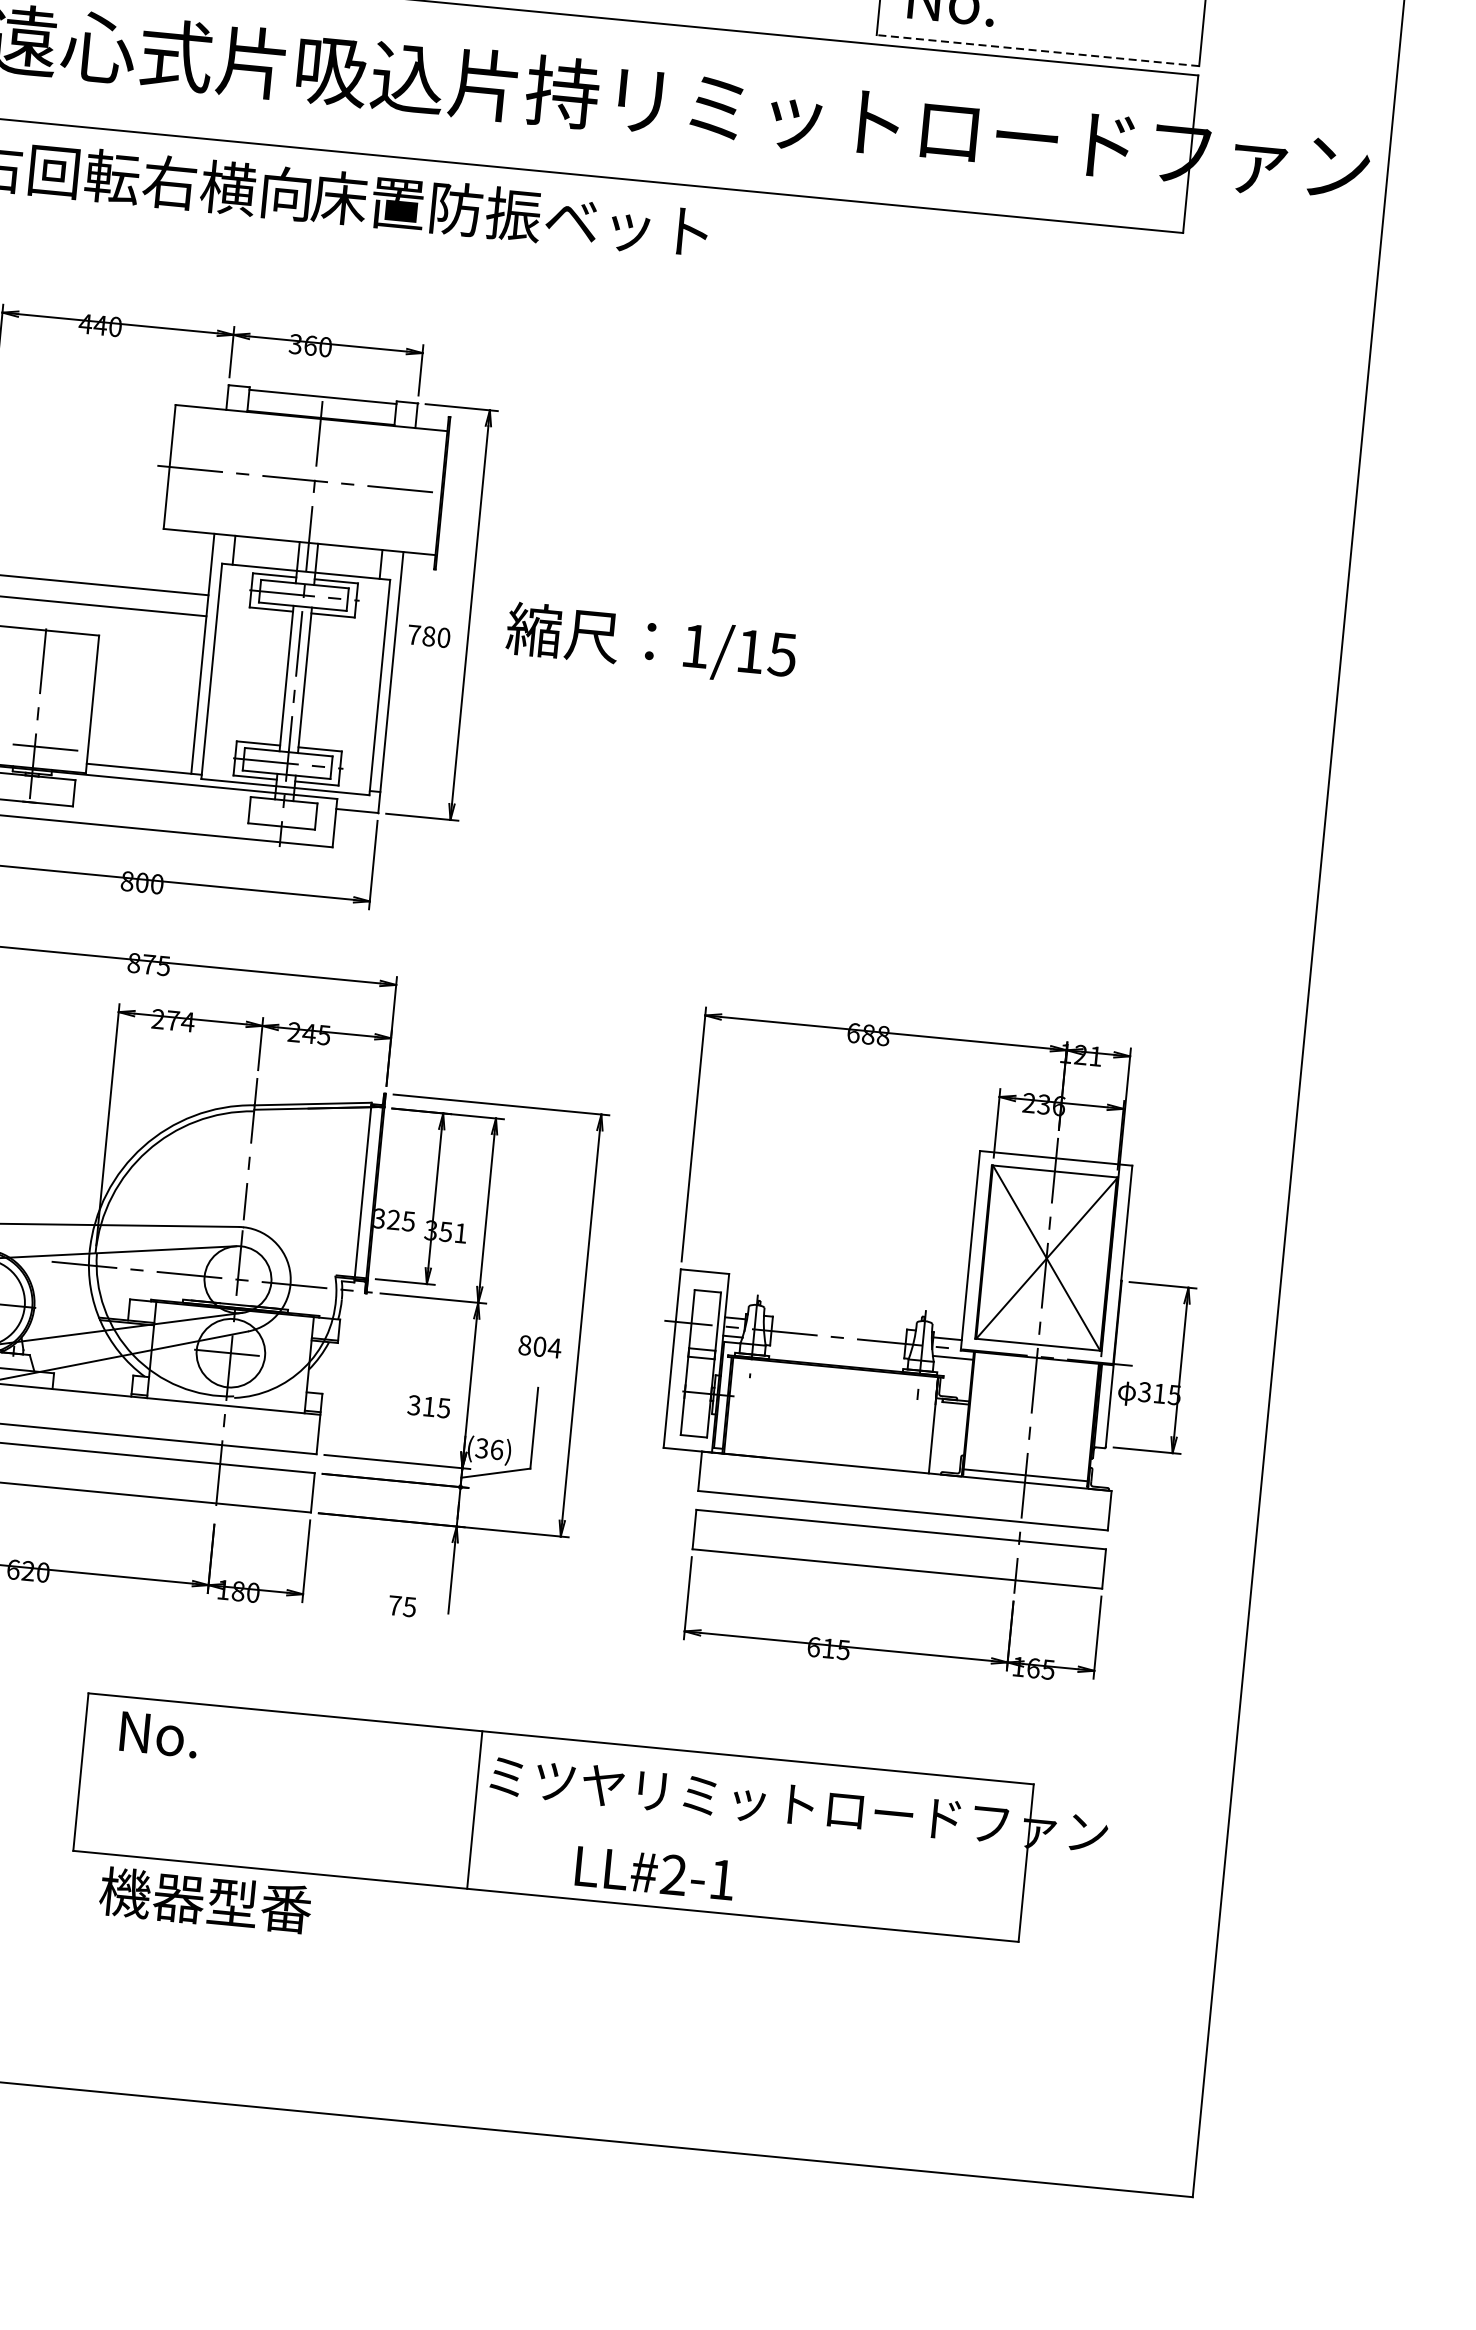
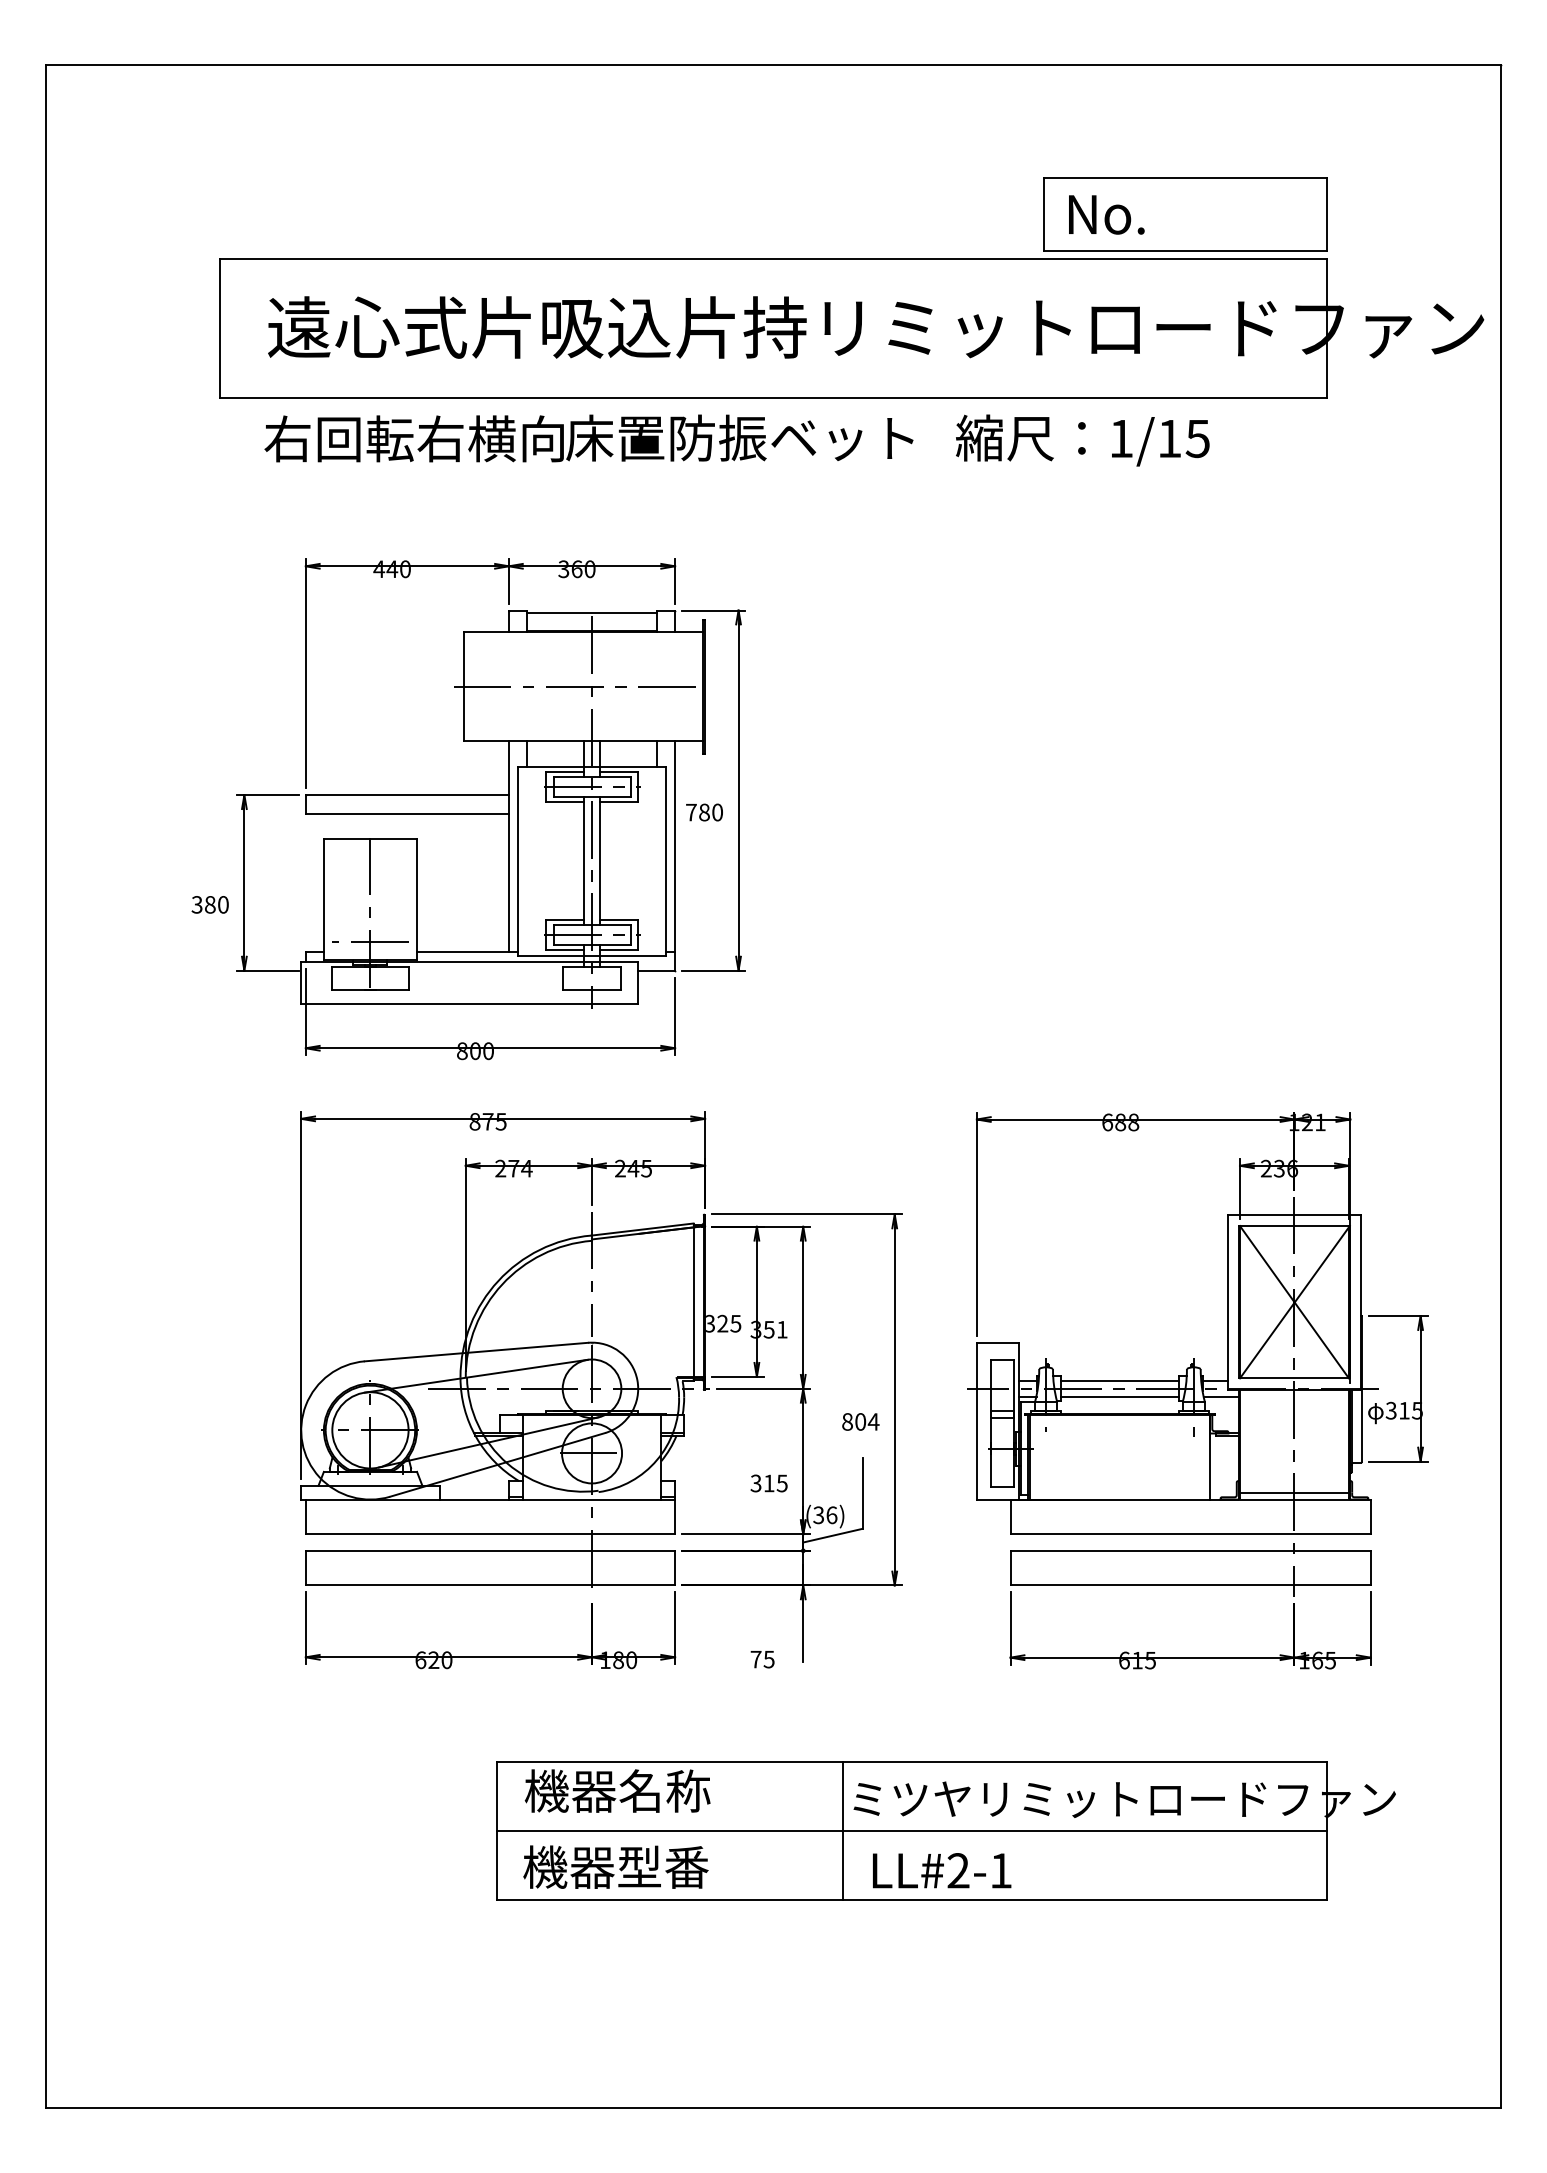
line: (1037, 50) -> (1185, 251), dashed -> solid
text: (651, 643) -> (1082, 440), moved
line: (838, 1328) -> (1119, 1380), added
line: (837, 1346) -> (1119, 1396), added
text: (222, 1739) -> (617, 1790), No. -> 機器名称
line: (553, 1817) -> (911, 1830), added
text: (655, 1872) -> (942, 1870), moved
text: (205, 1899) -> (615, 1866), moved

